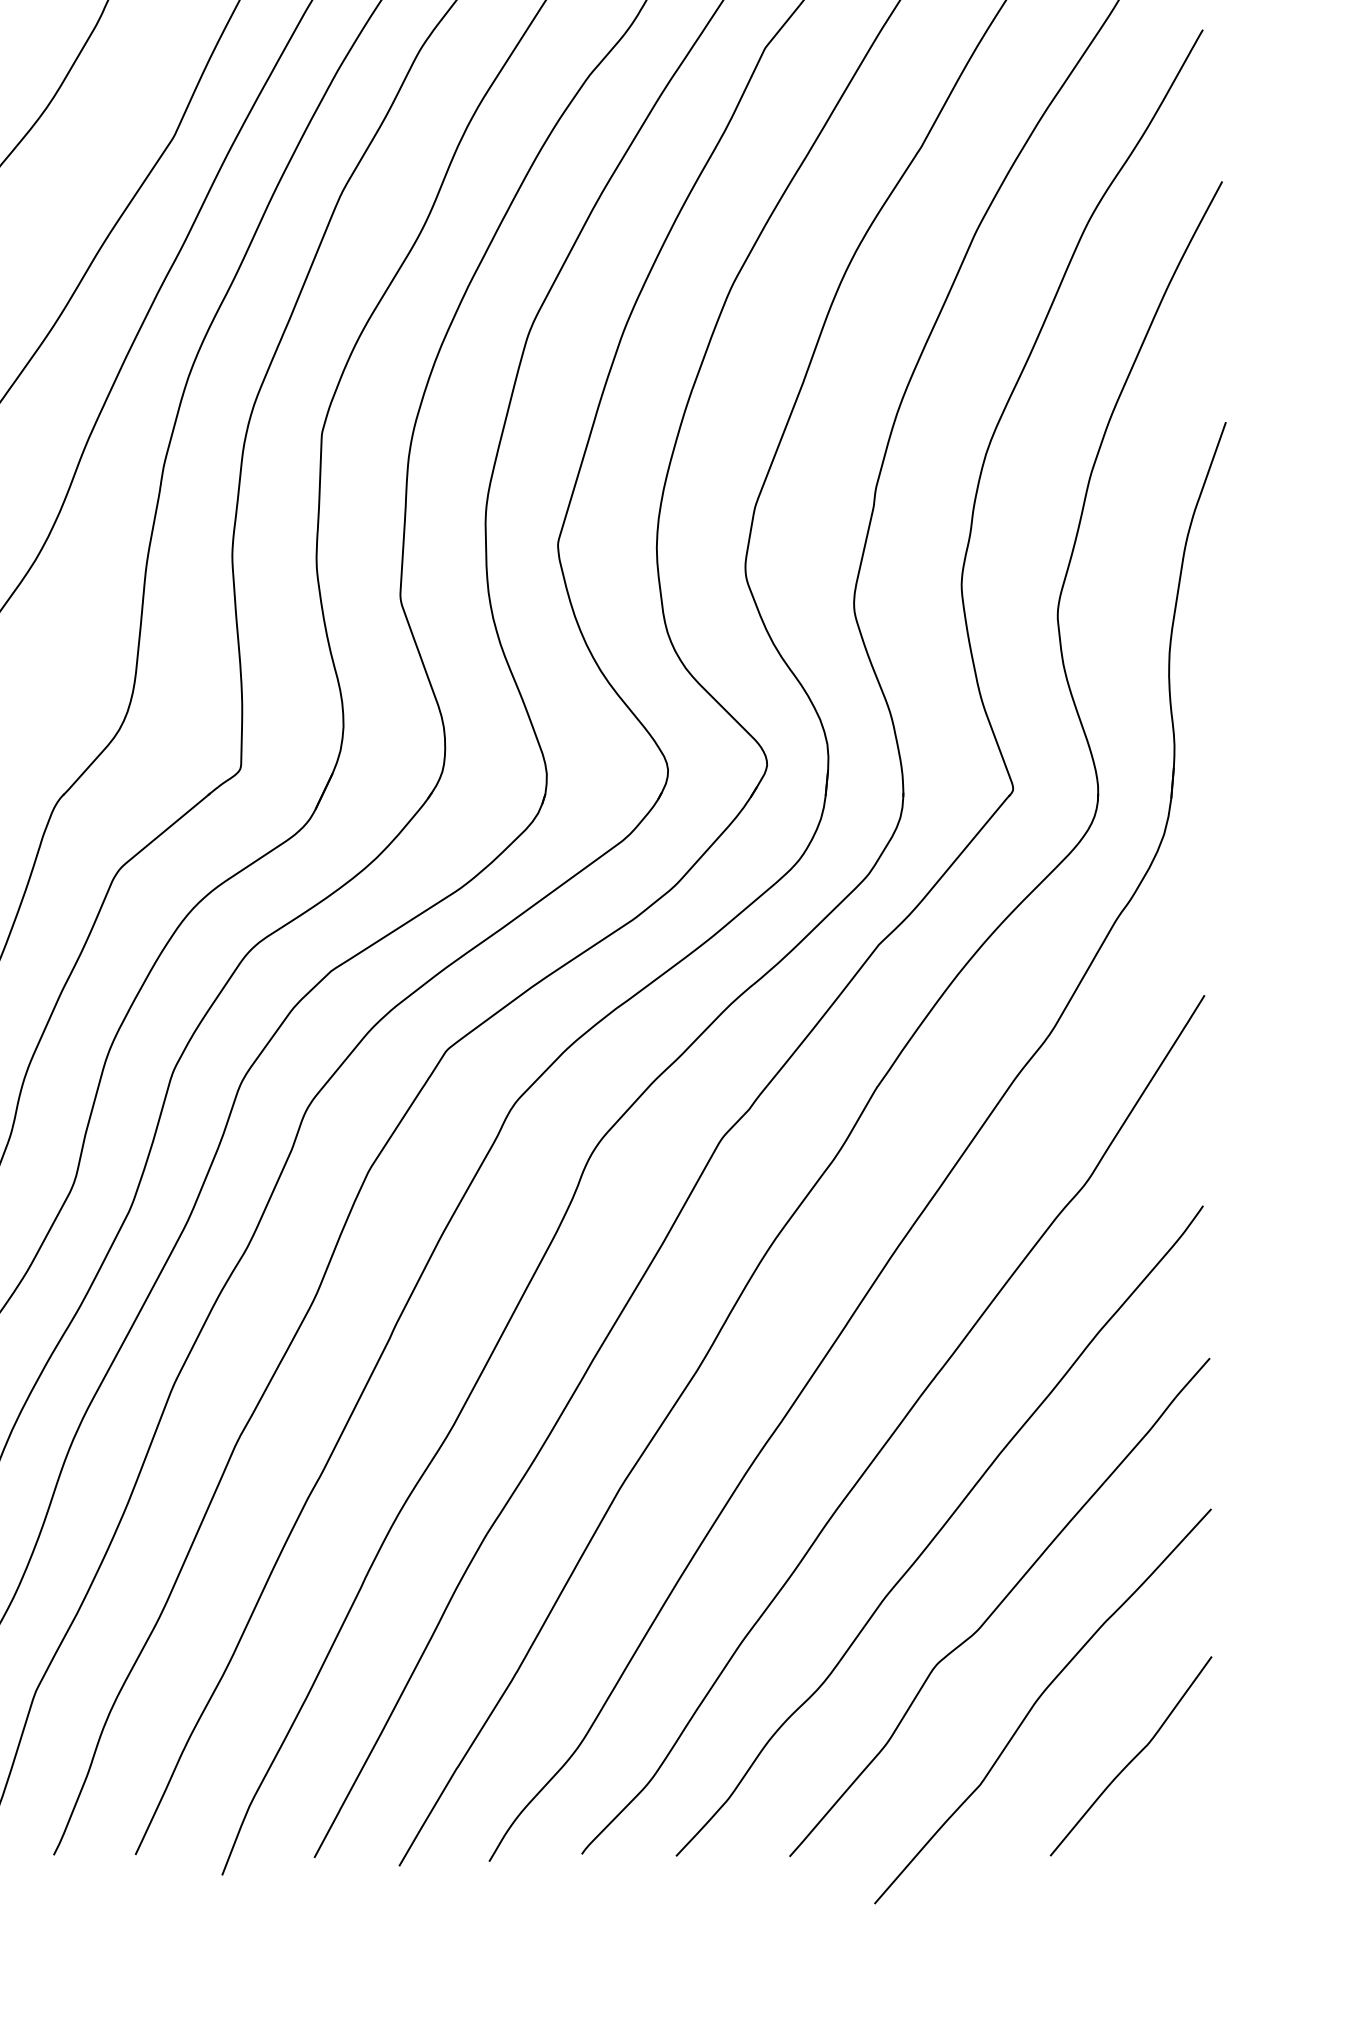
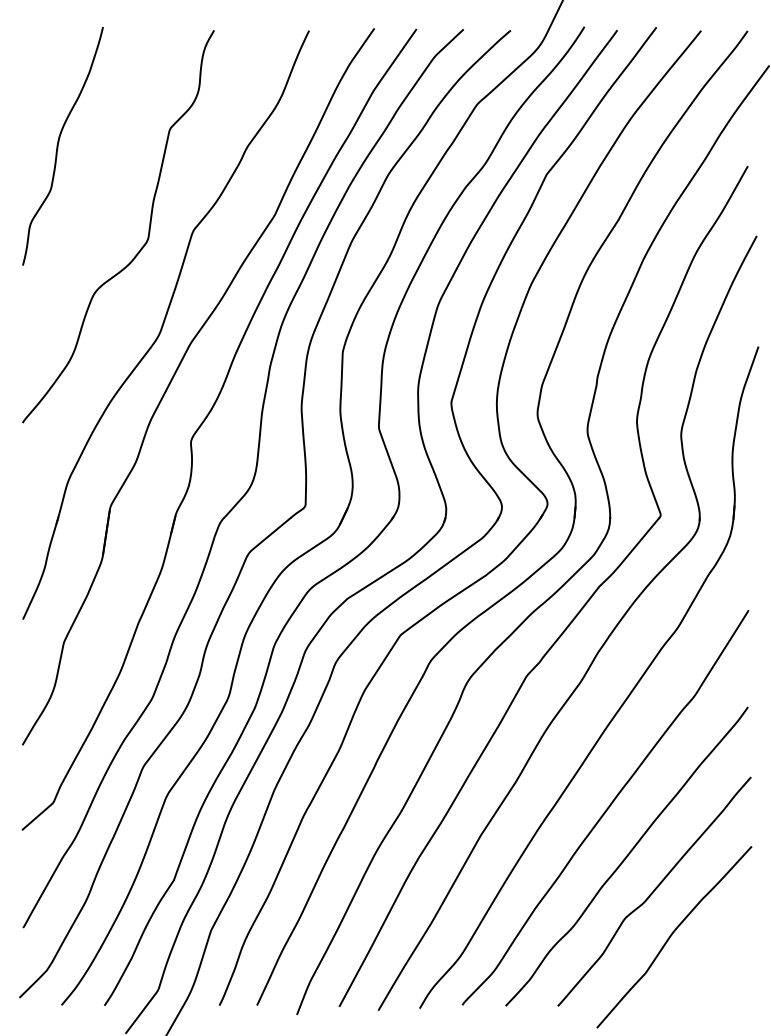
curve: (1132, 1757) -> (715, 960), removed

